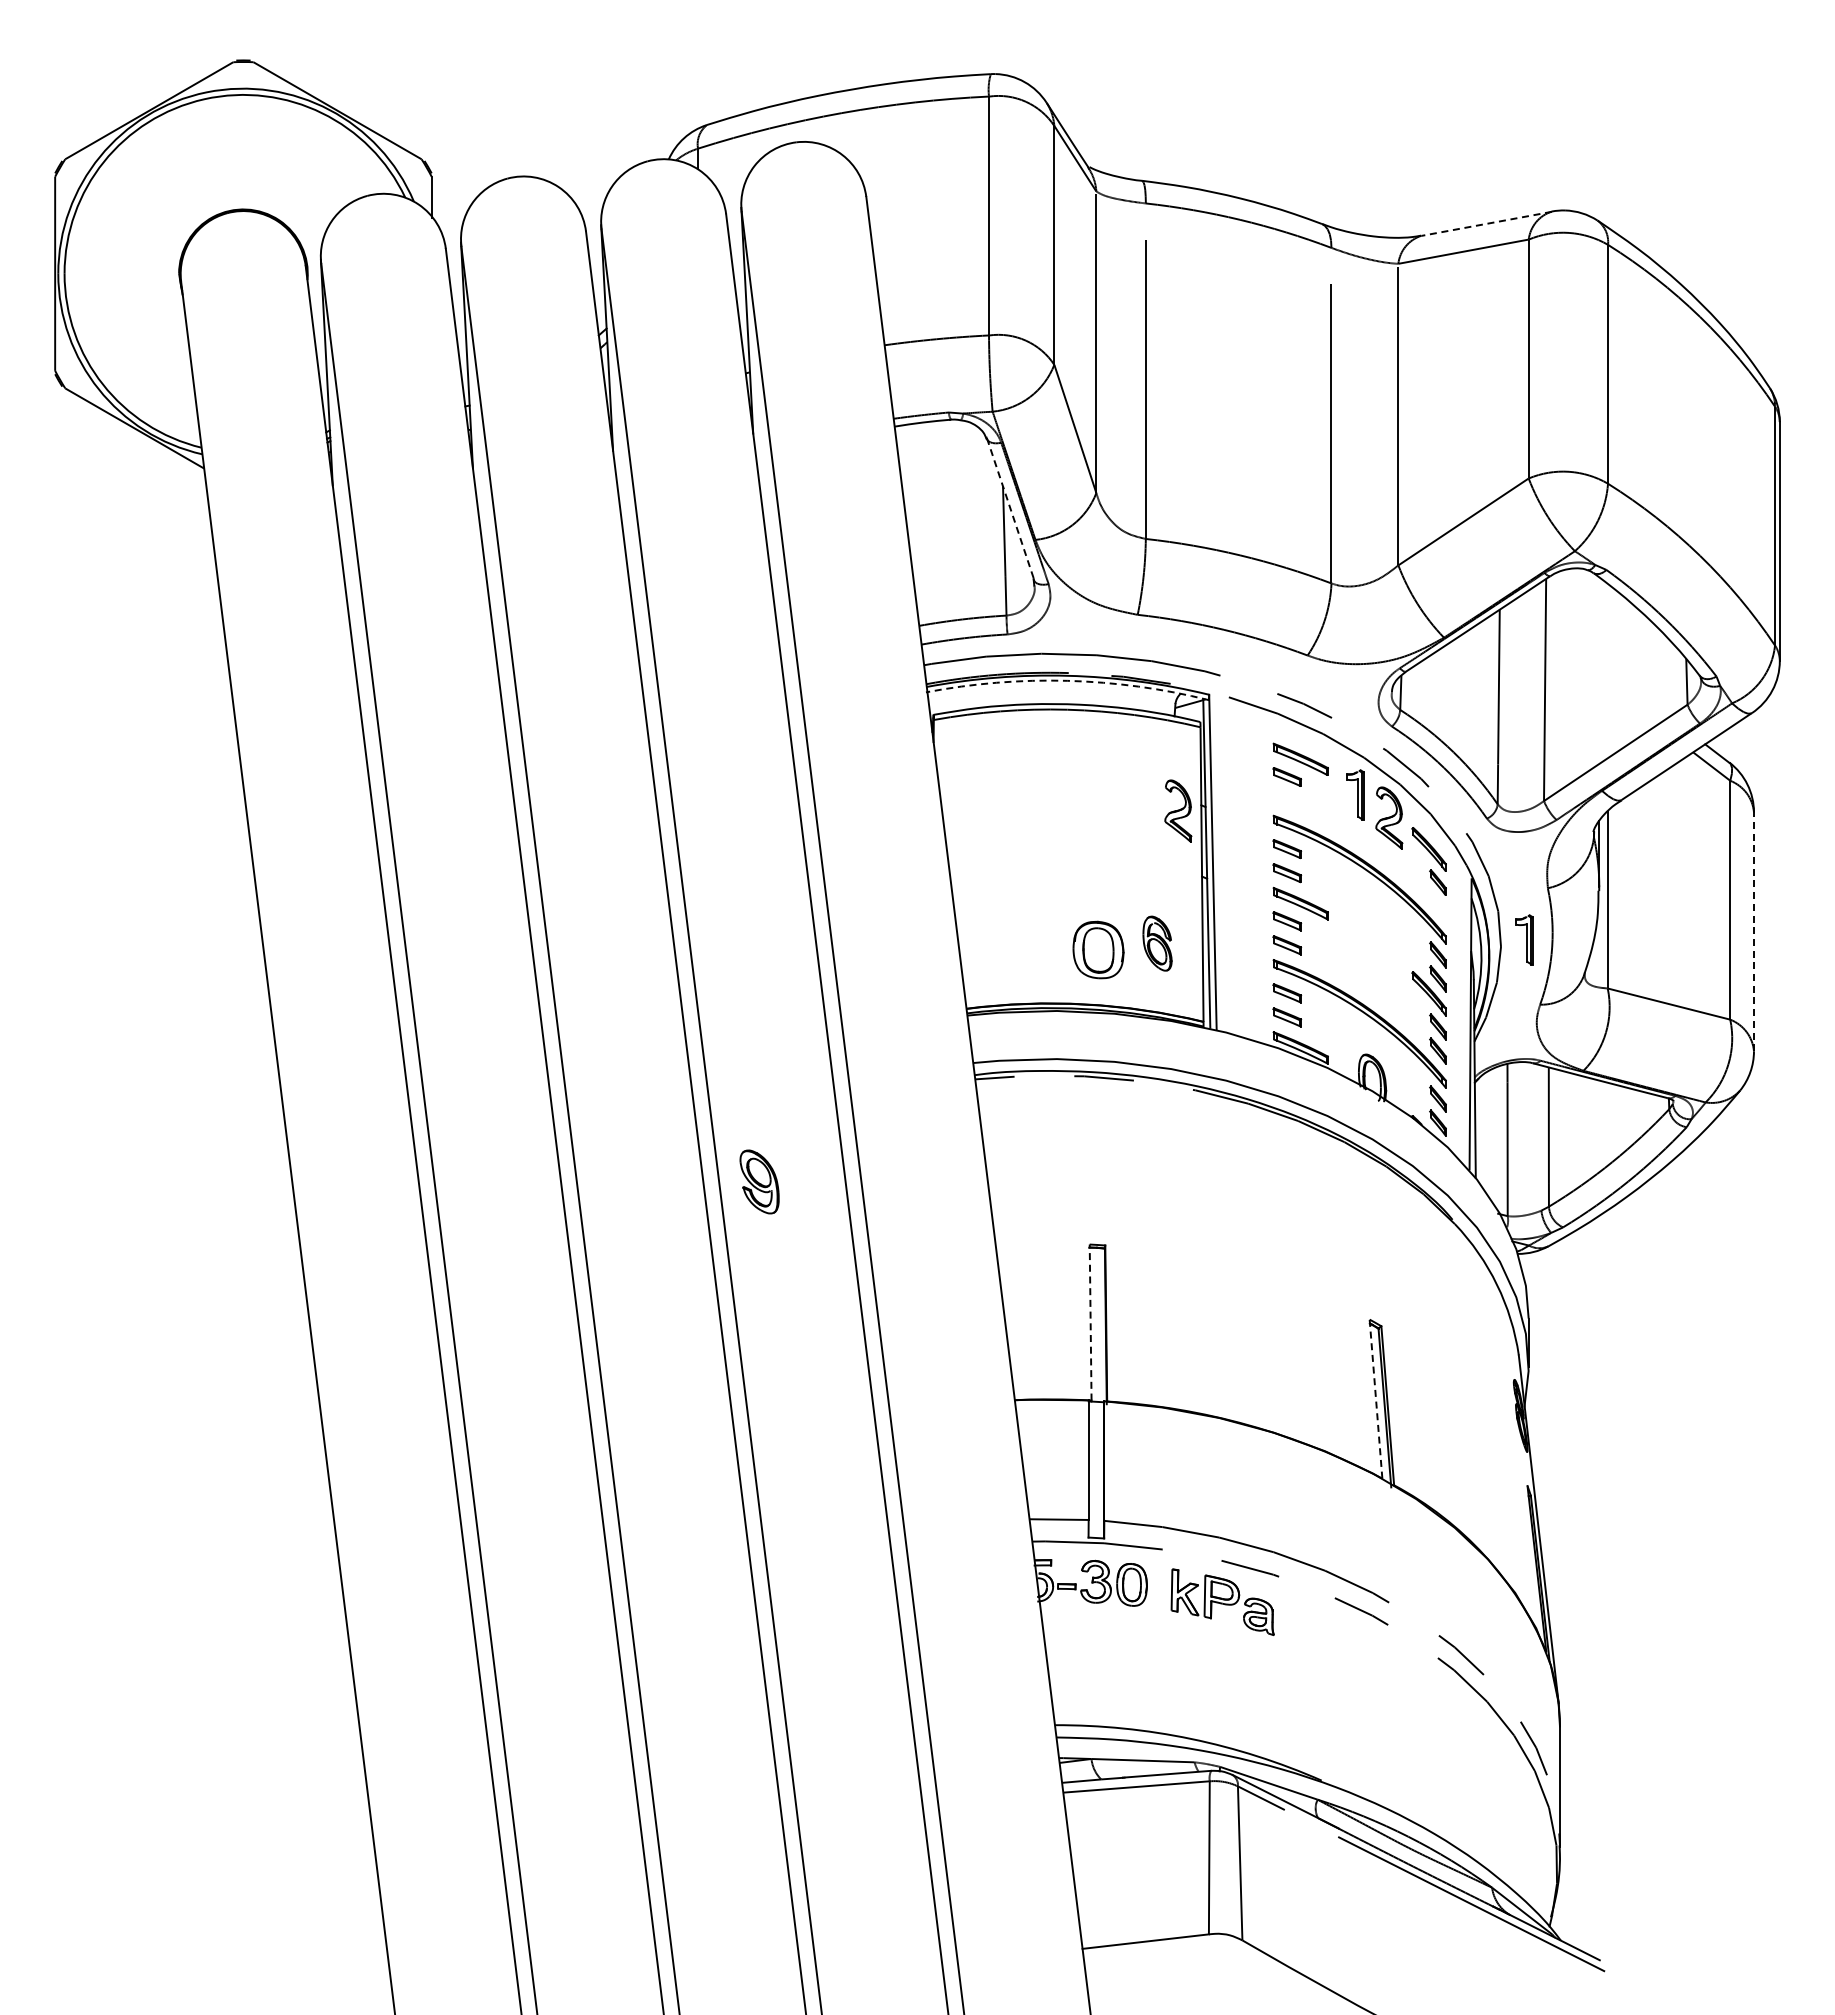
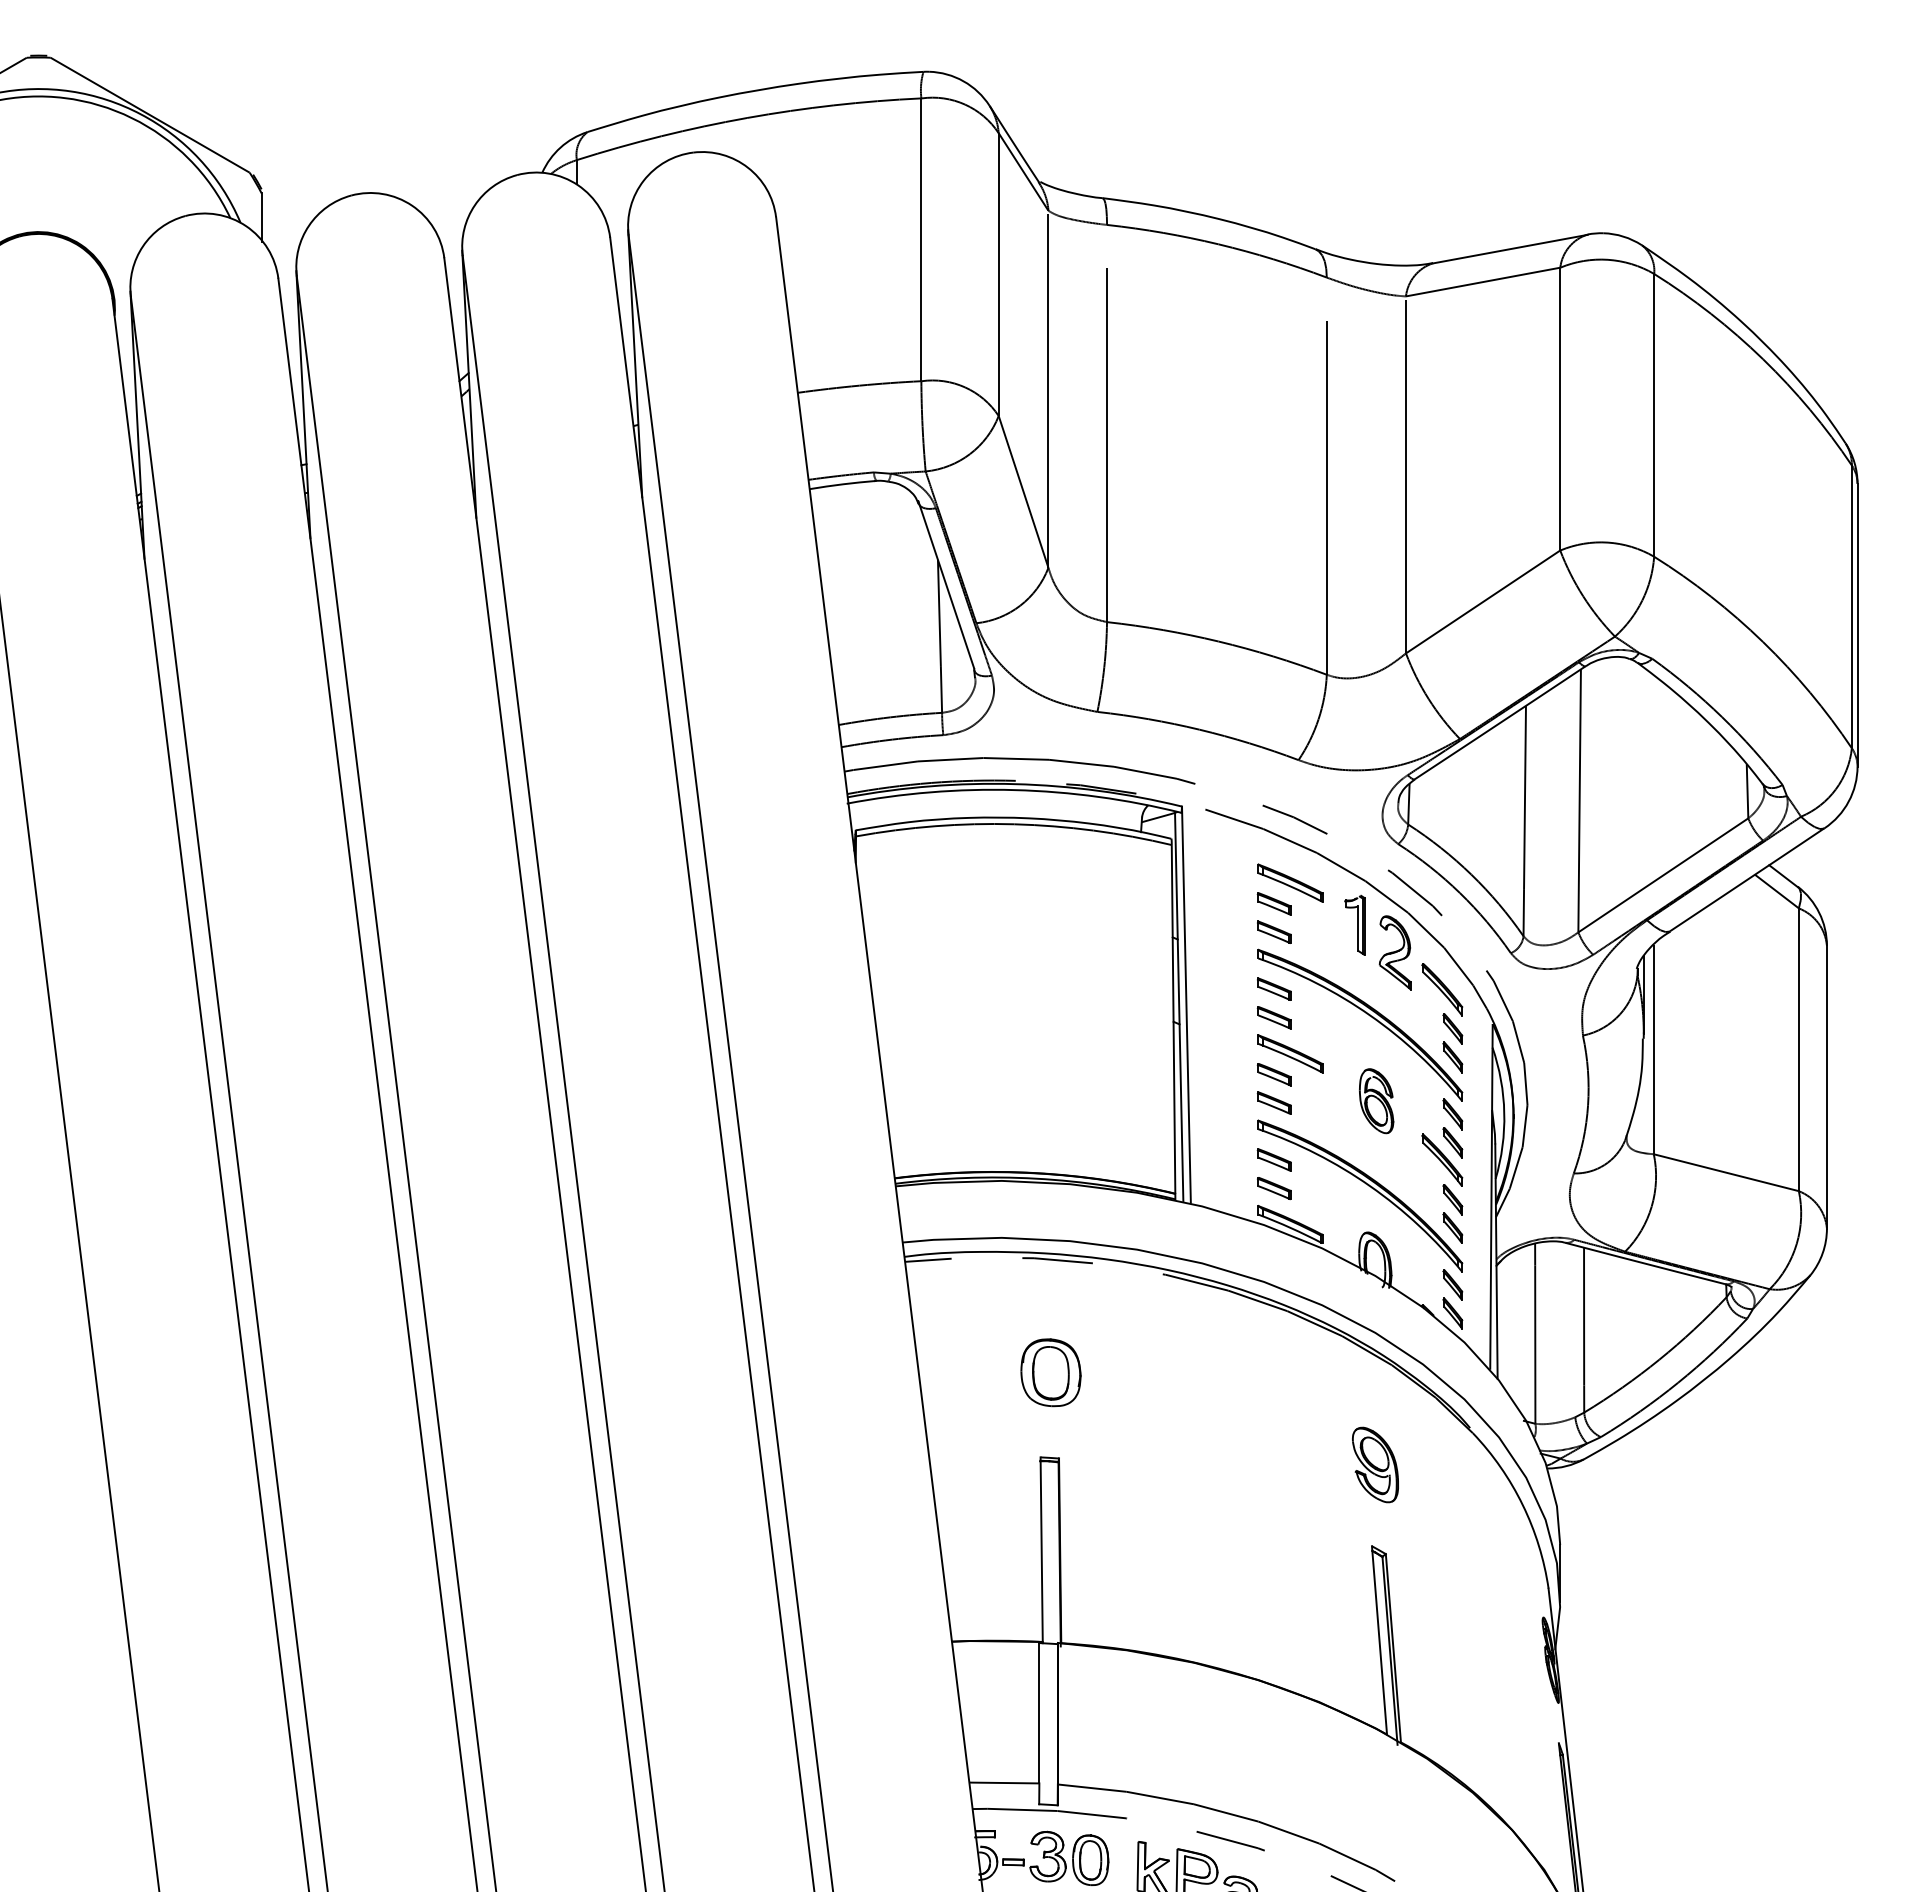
line: (1486, 223) -> (1510, 248), dashed -> solid
line: (1010, 507) -> (946, 584), dashed -> solid
arc: (1067, 680) -> (1014, 789), dashed -> solid
part: (1287, 800) -> (1274, 931), added
part: (1178, 810) -> (1145, 943), removed
part: (1437, 906) -> (1452, 1057), added
line: (1754, 931) -> (1827, 1086), dashed -> solid
part: (1524, 939) -> (1555, 1096), removed
part: (1157, 943) -> (1376, 1101), moved
part: (1098, 949) -> (1050, 1372), moved
part: (759, 1181) -> (1375, 1464), moved
line: (1090, 1322) -> (1041, 1549), dashed -> solid
line: (1376, 1399) -> (1380, 1640), dashed -> solid

